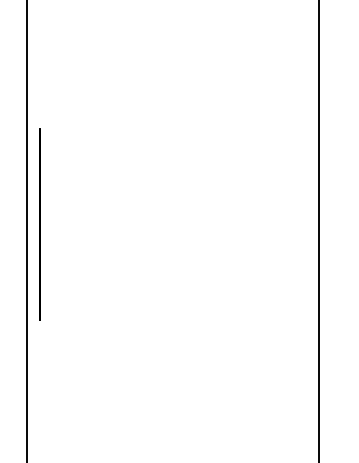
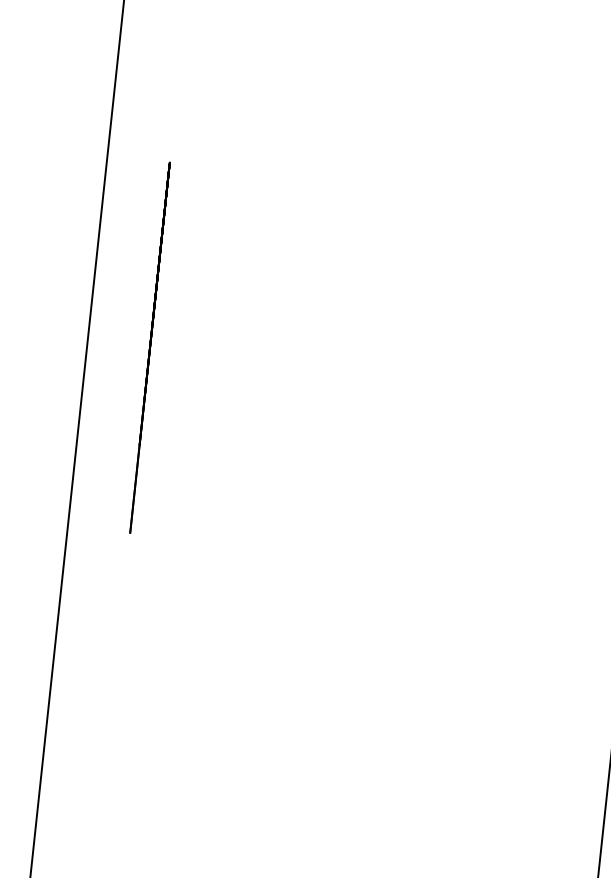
line: (39, 224) -> (148, 346), moved

